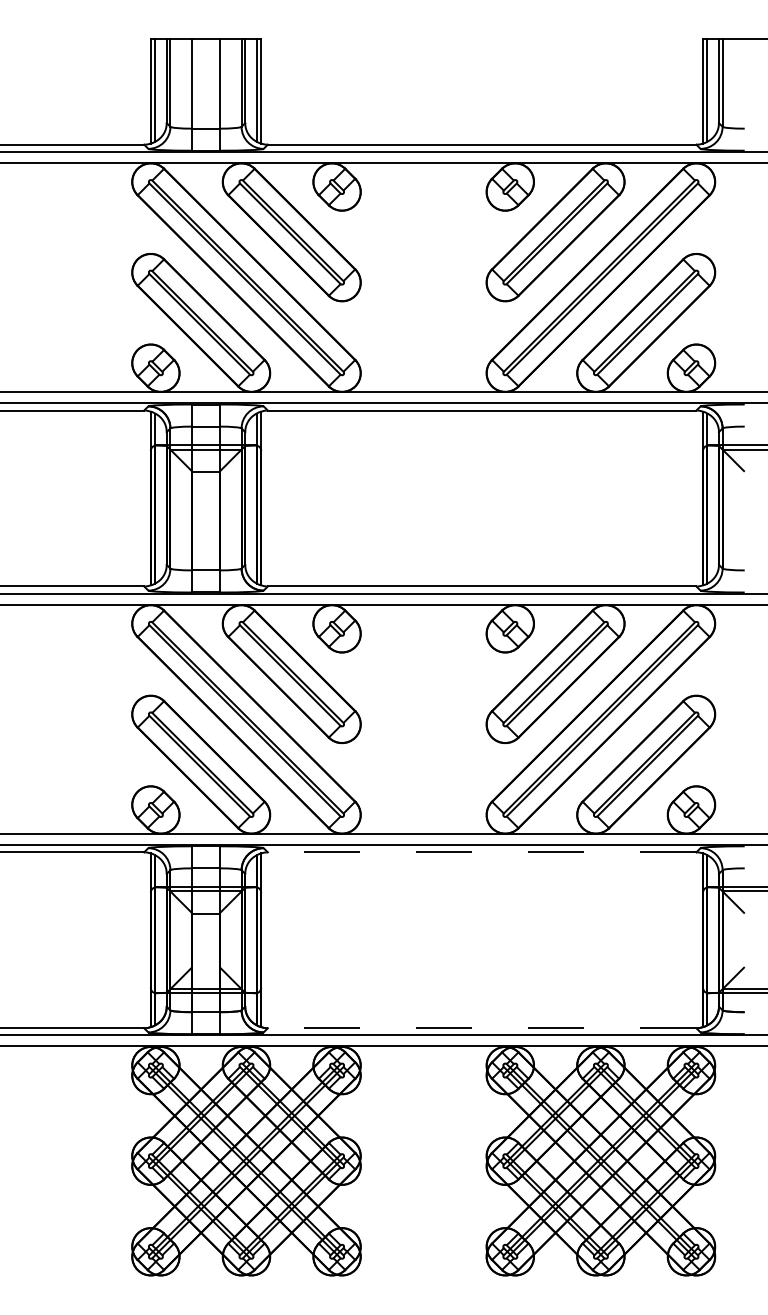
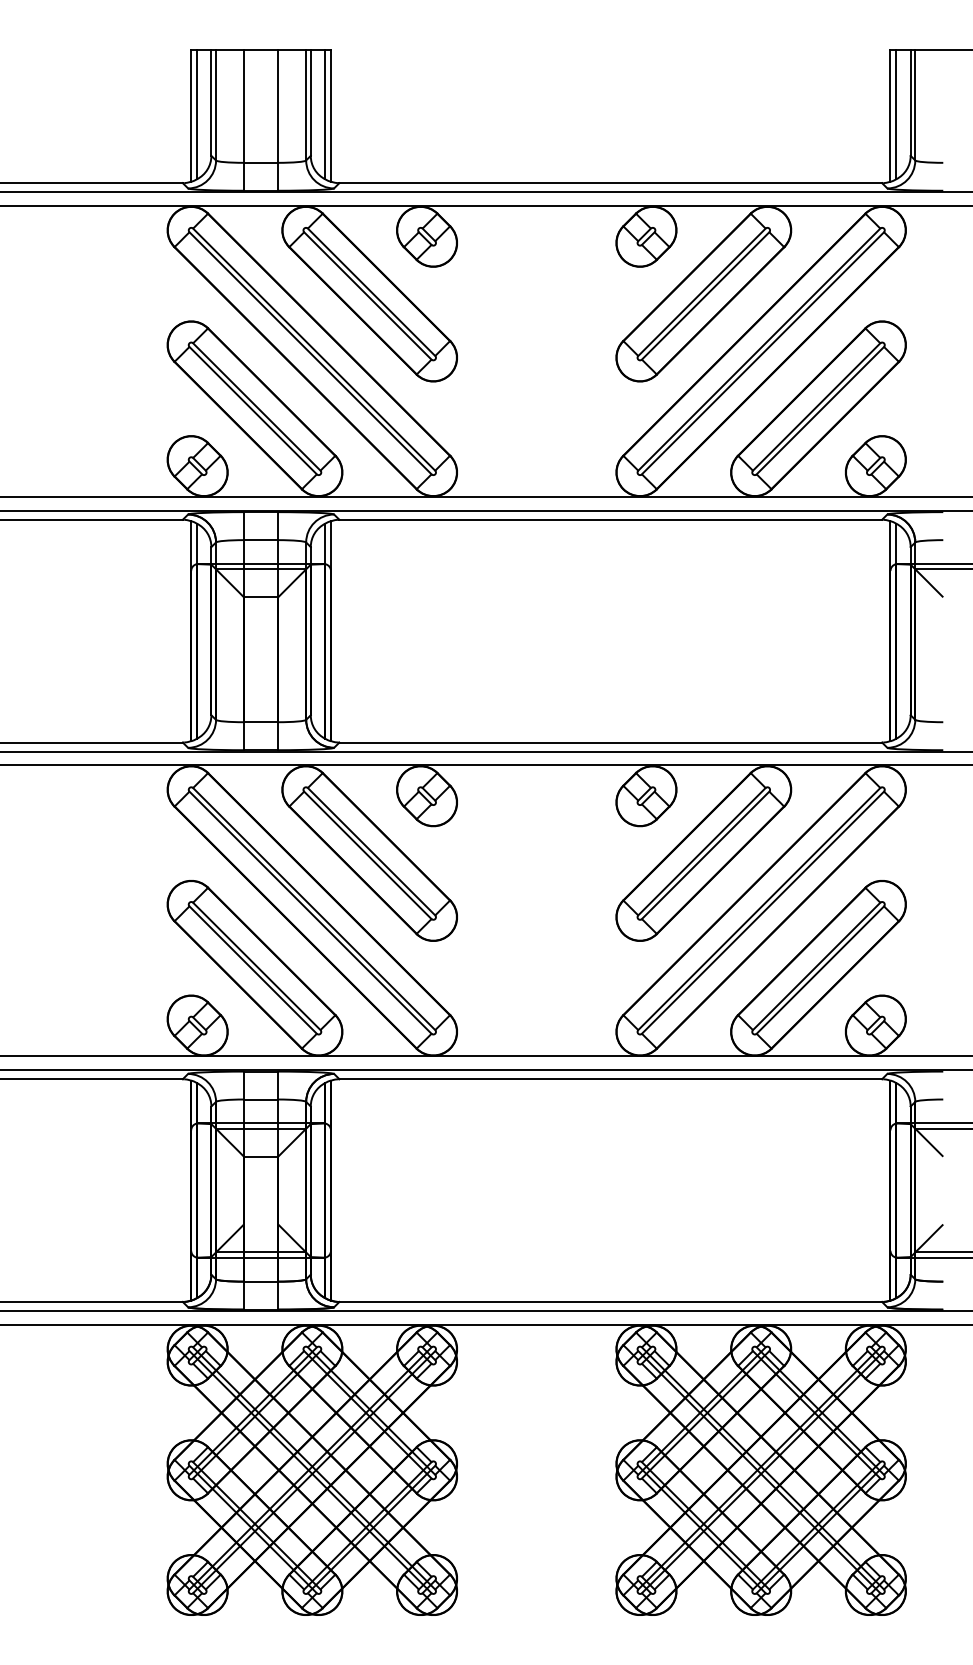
line: (481, 852) -> (609, 1079), dashed -> solid
line: (481, 1028) -> (609, 1302), dashed -> solid

